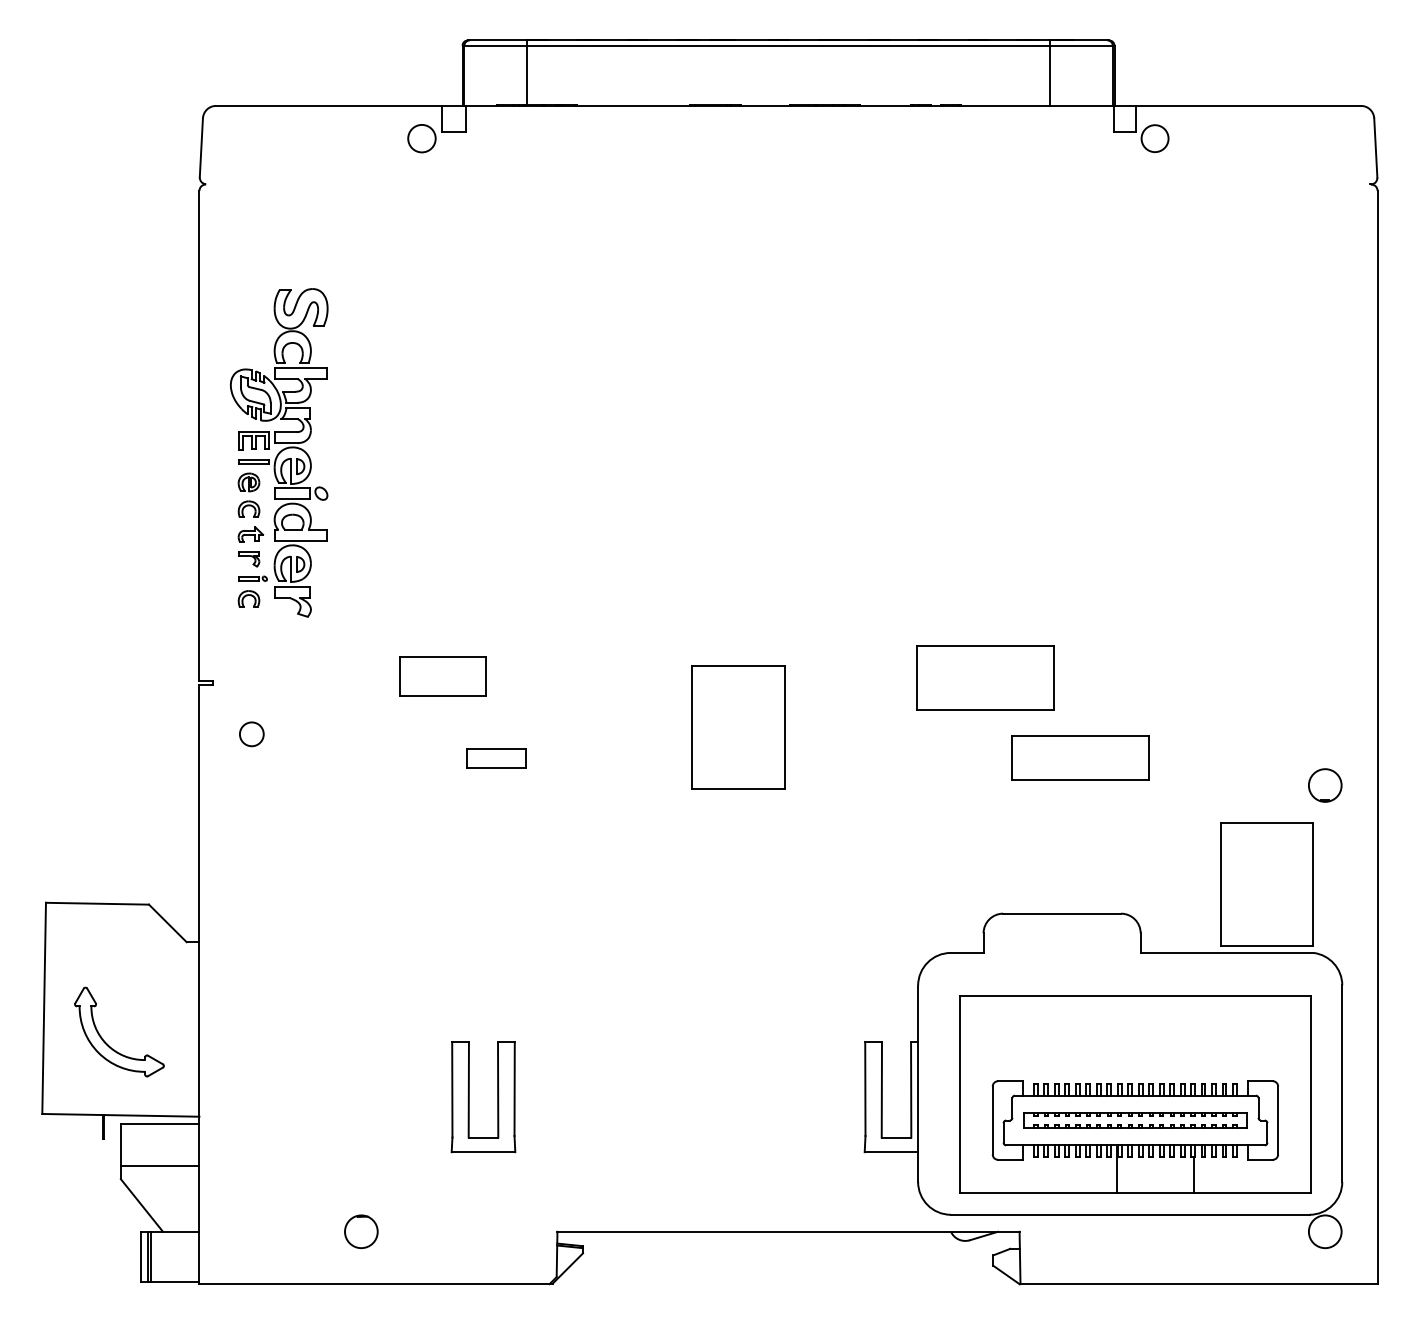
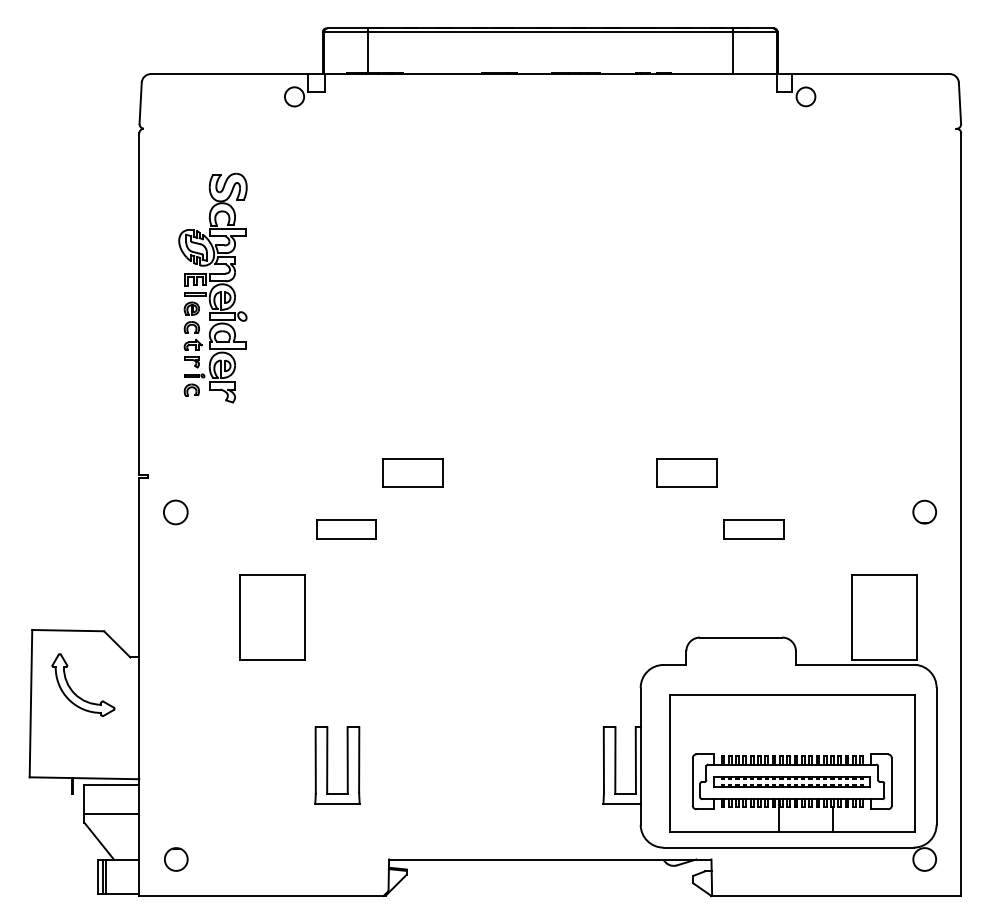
part: (278, 452) -> (212, 287), moved
part: (441, 675) -> (412, 472), moved
part: (983, 677) -> (686, 472), size x0.62
part: (738, 727) -> (272, 617), moved
circle: (251, 734) -> (175, 512), size x1.43
part: (496, 758) -> (346, 529), size x1.43
part: (1079, 758) -> (753, 529), size x0.62
part: (1324, 784) -> (924, 511), moved
part: (106, 1042) -> (74, 692), moved
circle: (361, 1231) -> (176, 859), moved

